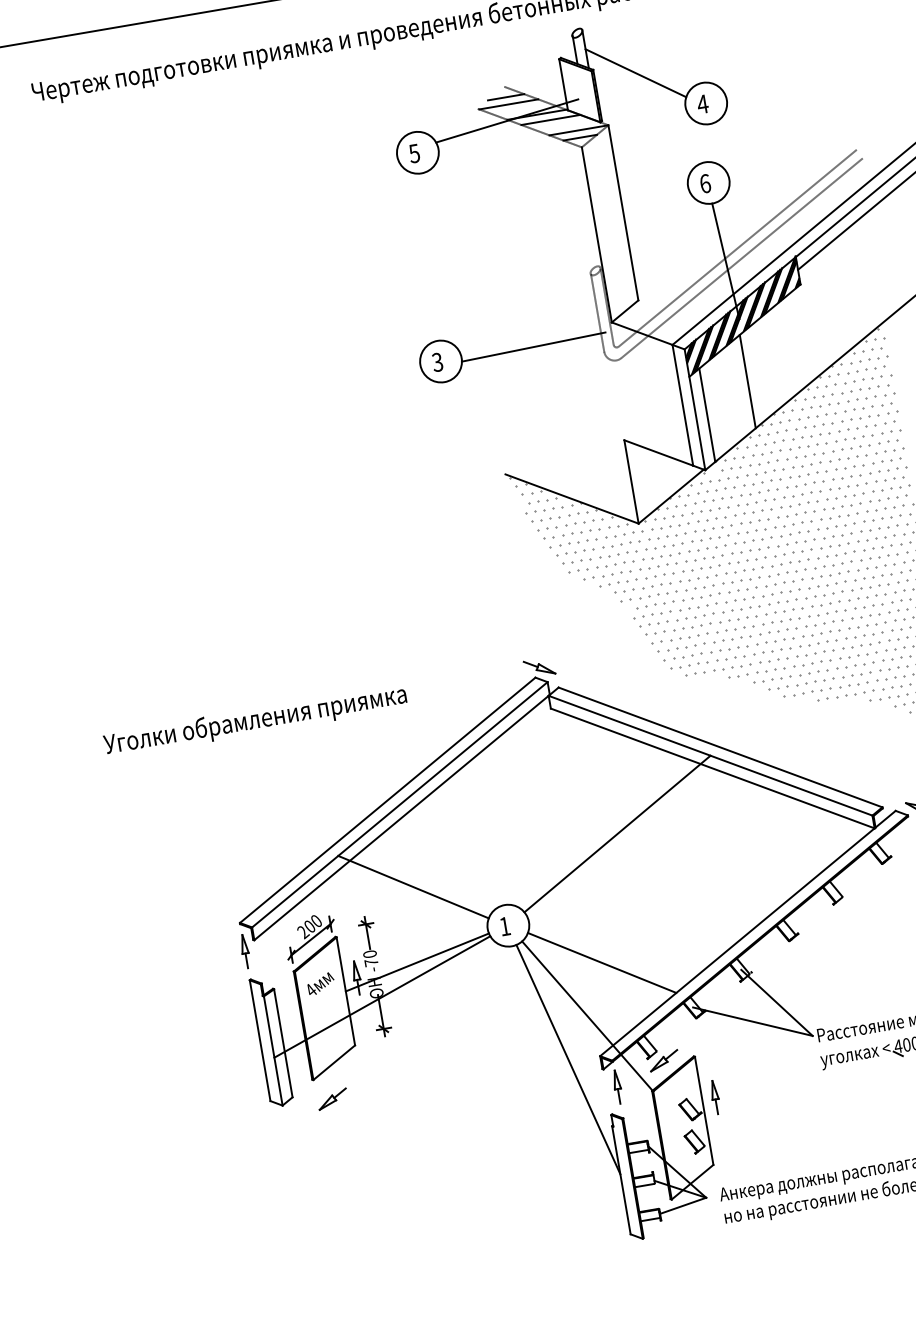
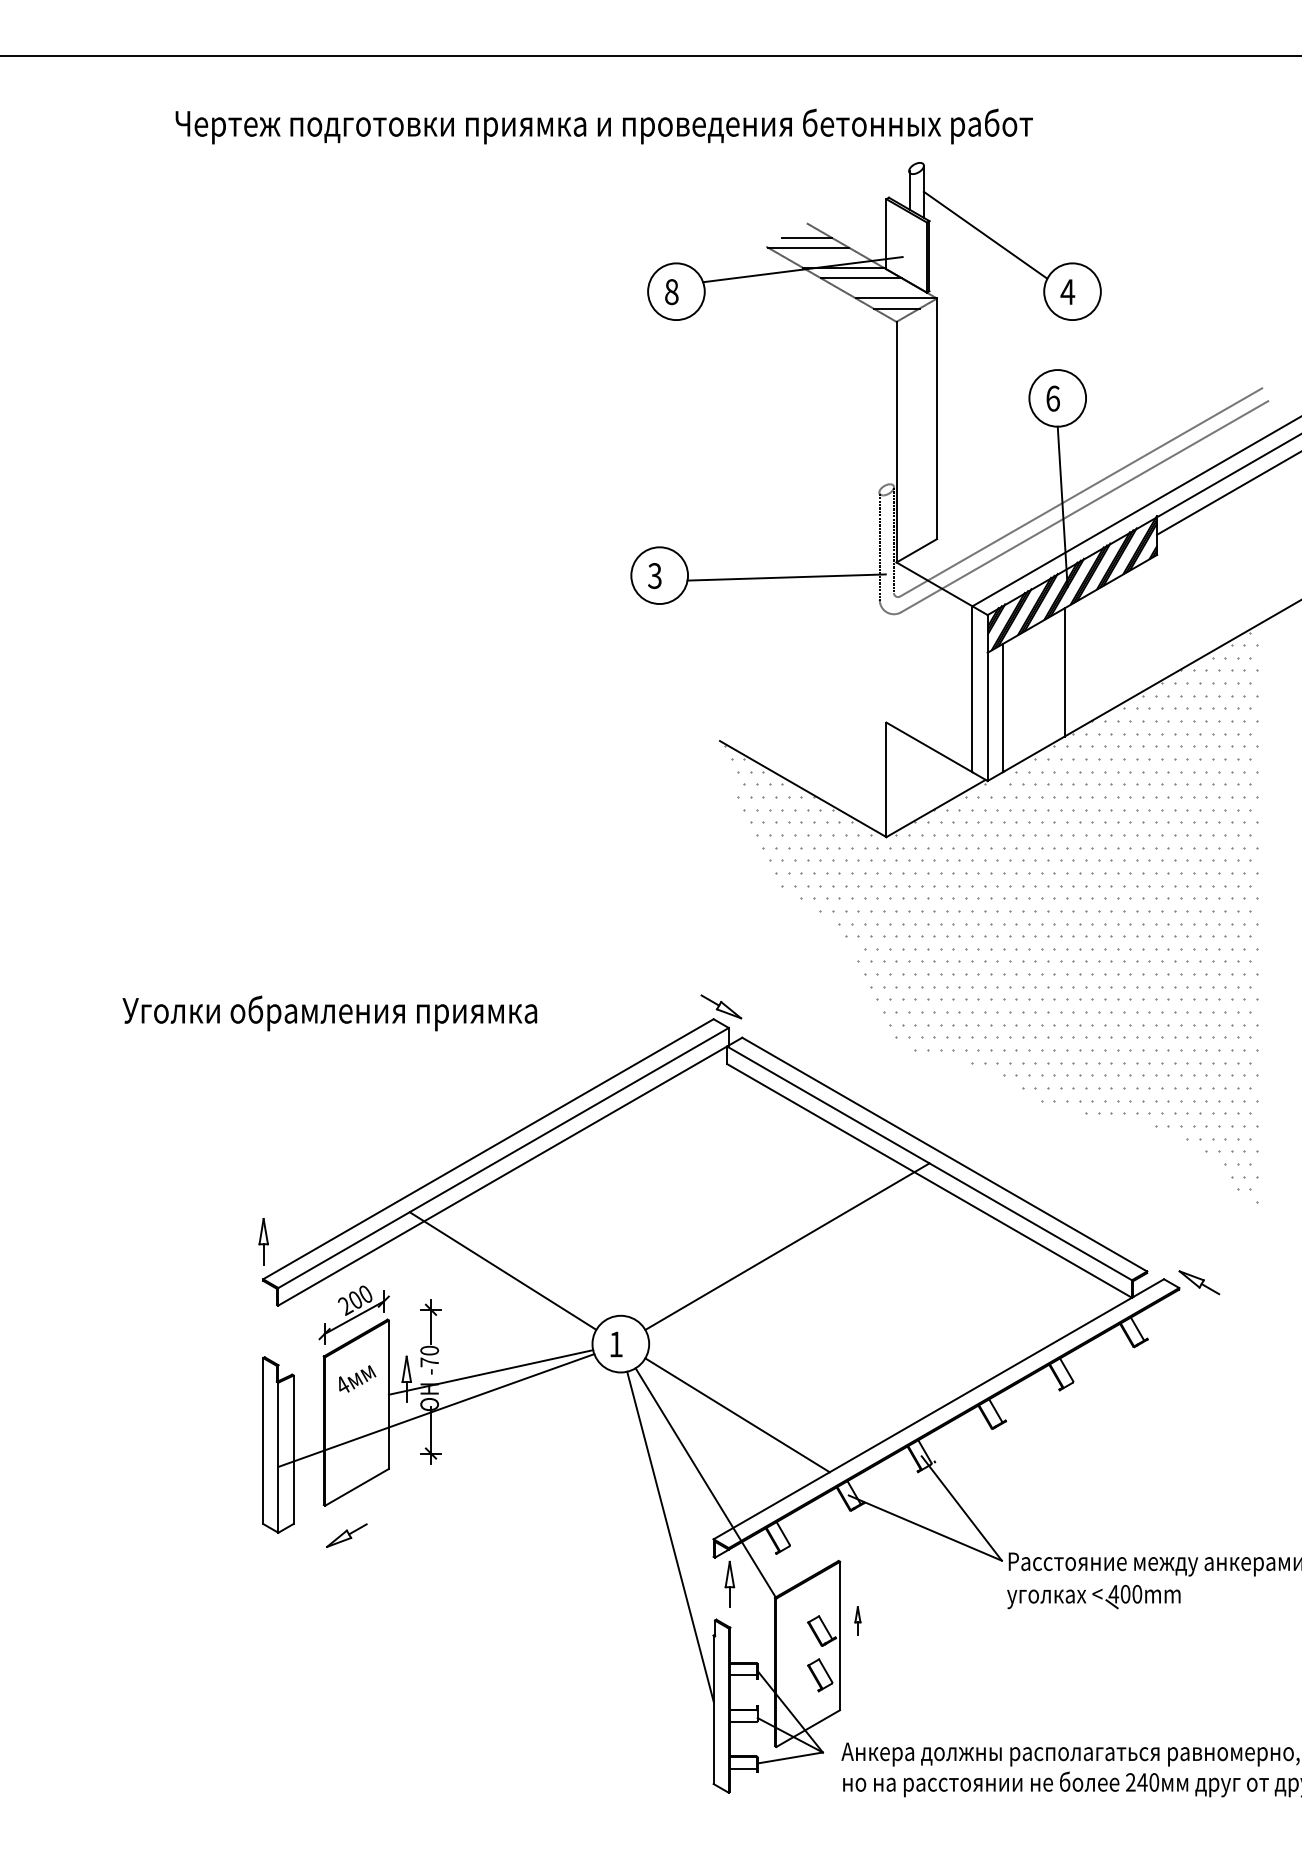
text: (414, 153) -> (671, 291), 5 -> 8
part: (245, 951) -> (263, 1241), moved
part: (663, 1060) -> (797, 1559), removed
part: (715, 1097) -> (857, 1620), size x0.6

